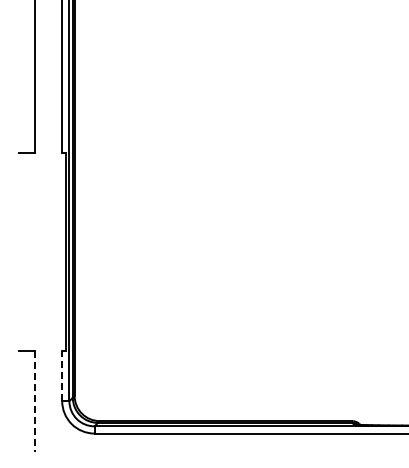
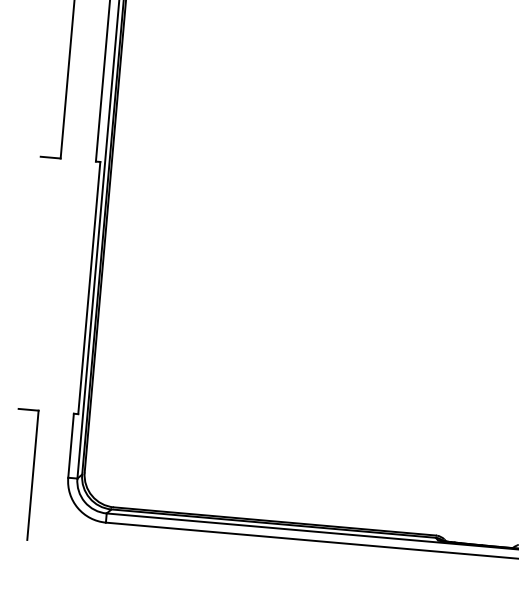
line: (62, 375) -> (71, 445), dashed -> solid
line: (34, 401) -> (32, 475), dashed -> solid

